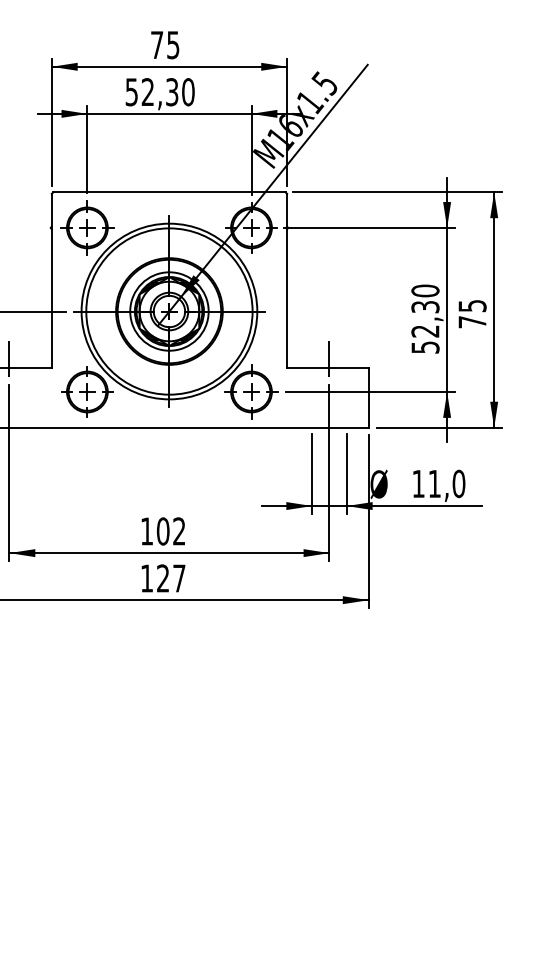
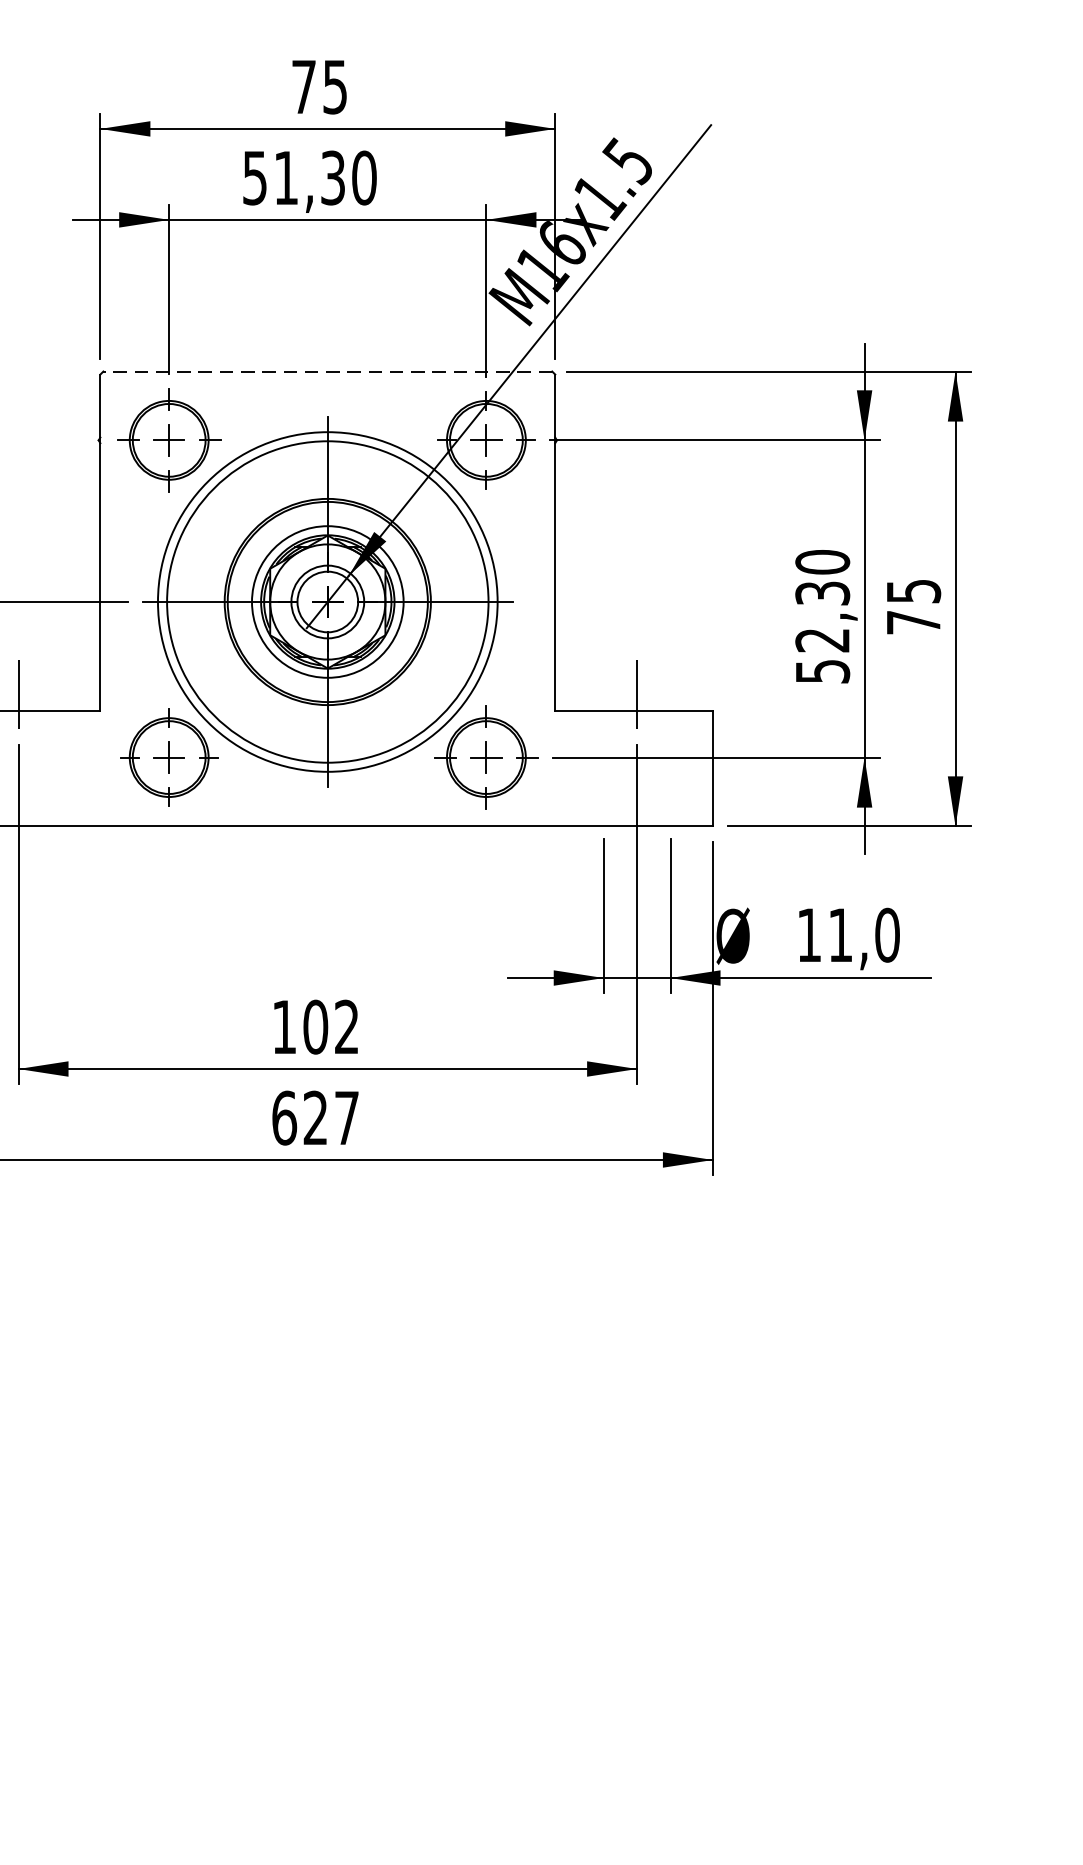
text: (147, 91) -> (285, 176), 52,30 -> 51,30
line: (168, 192) -> (325, 371), solid -> dashed
text: (146, 578) -> (283, 1118), 127 -> 627

